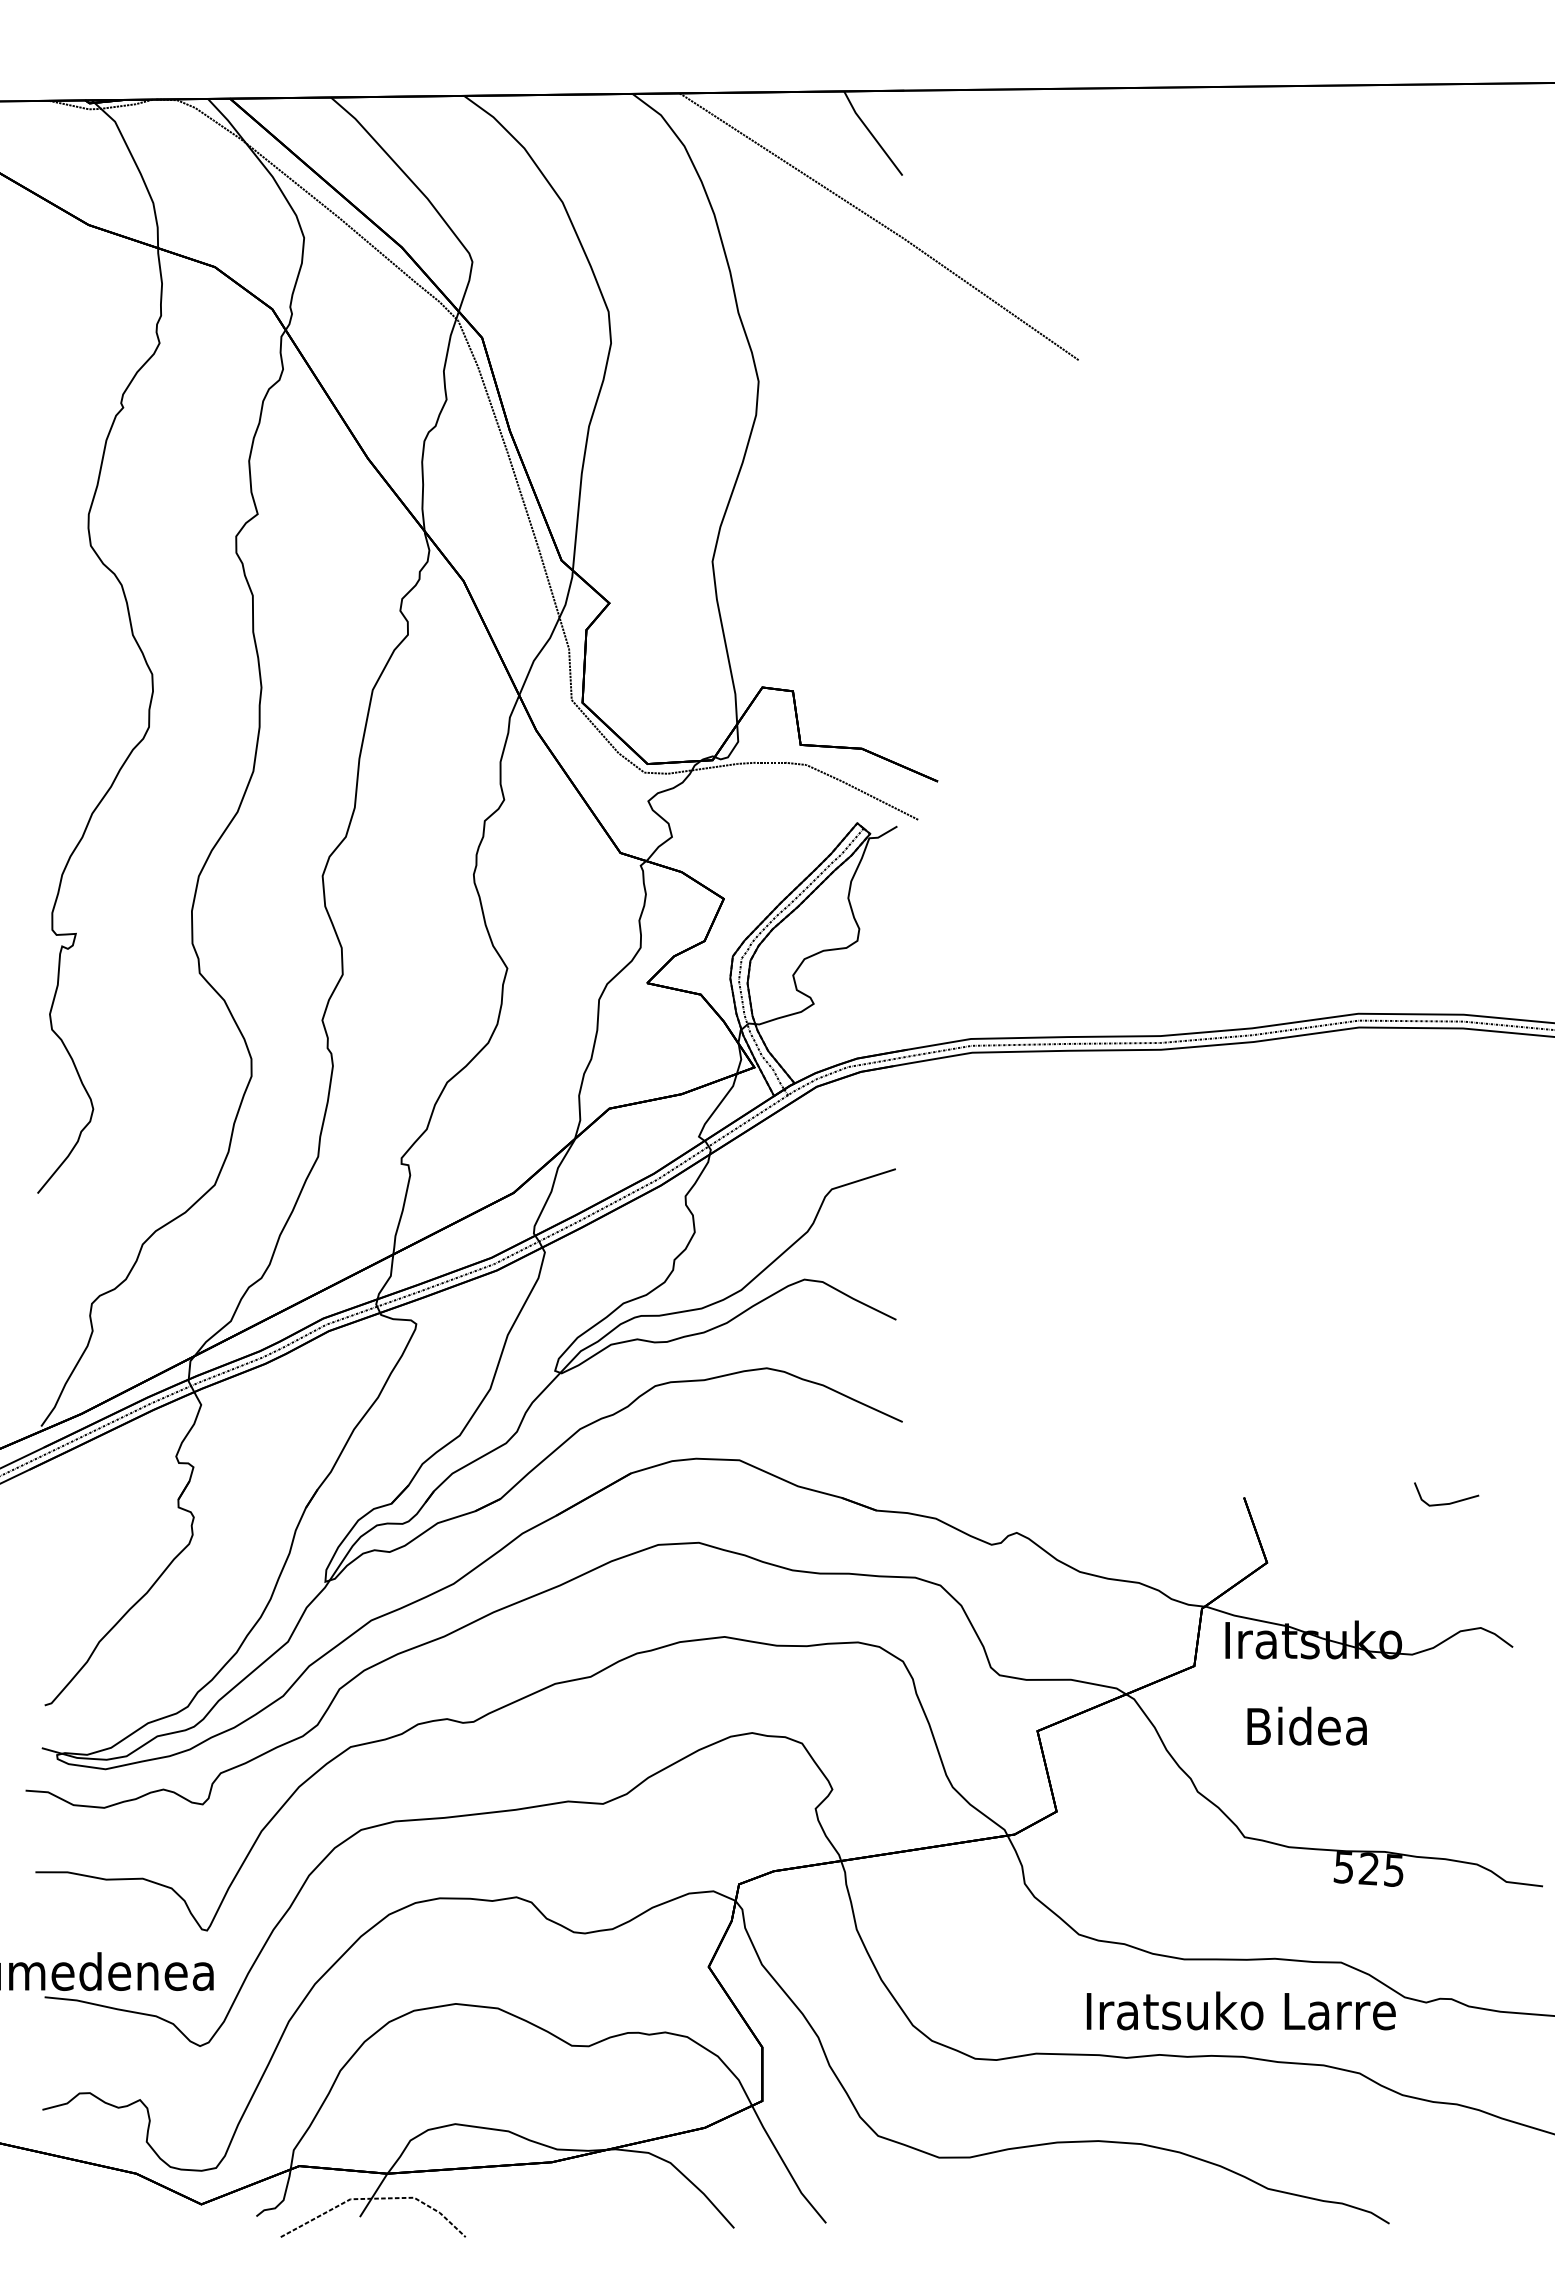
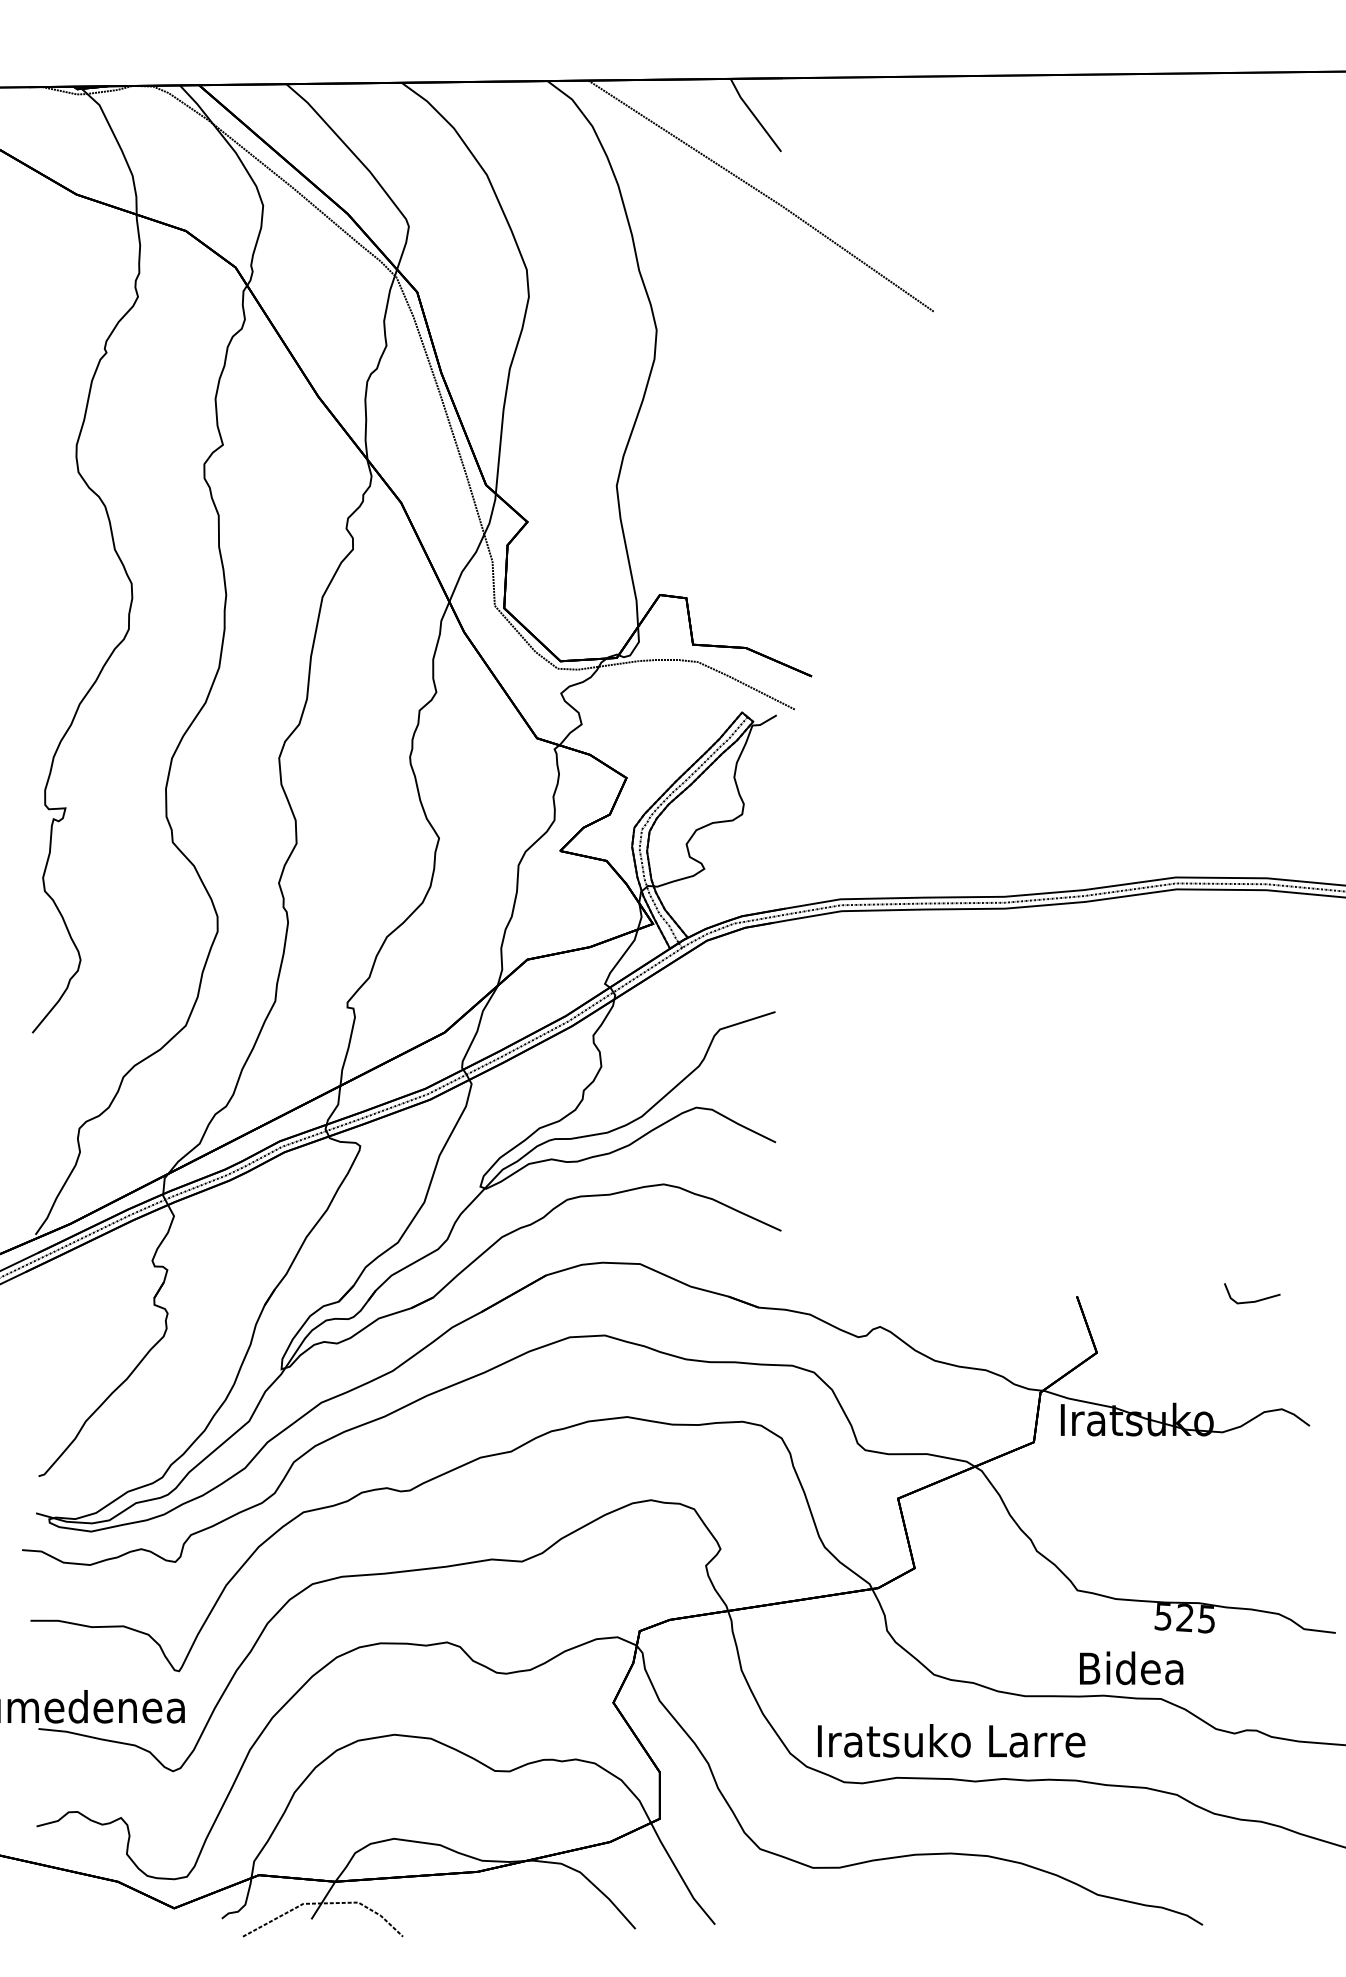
text: (1306, 1725) -> (1131, 1667), moved
text: (1240, 2010) -> (950, 1740), moved

